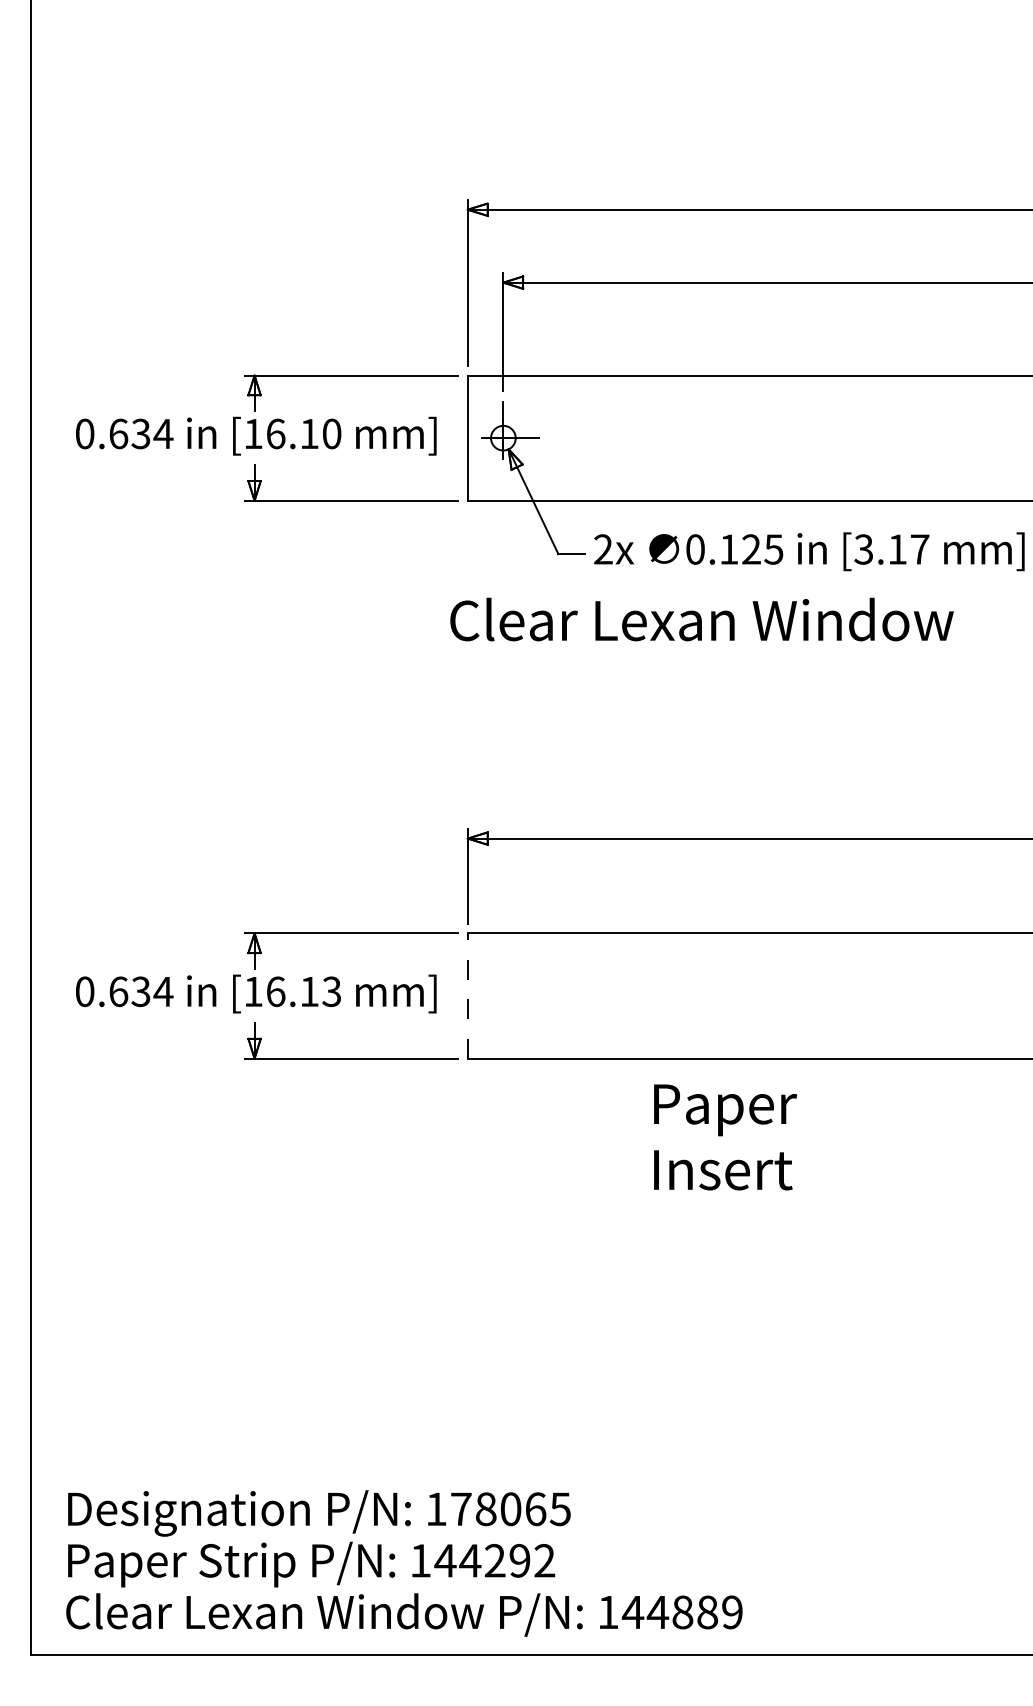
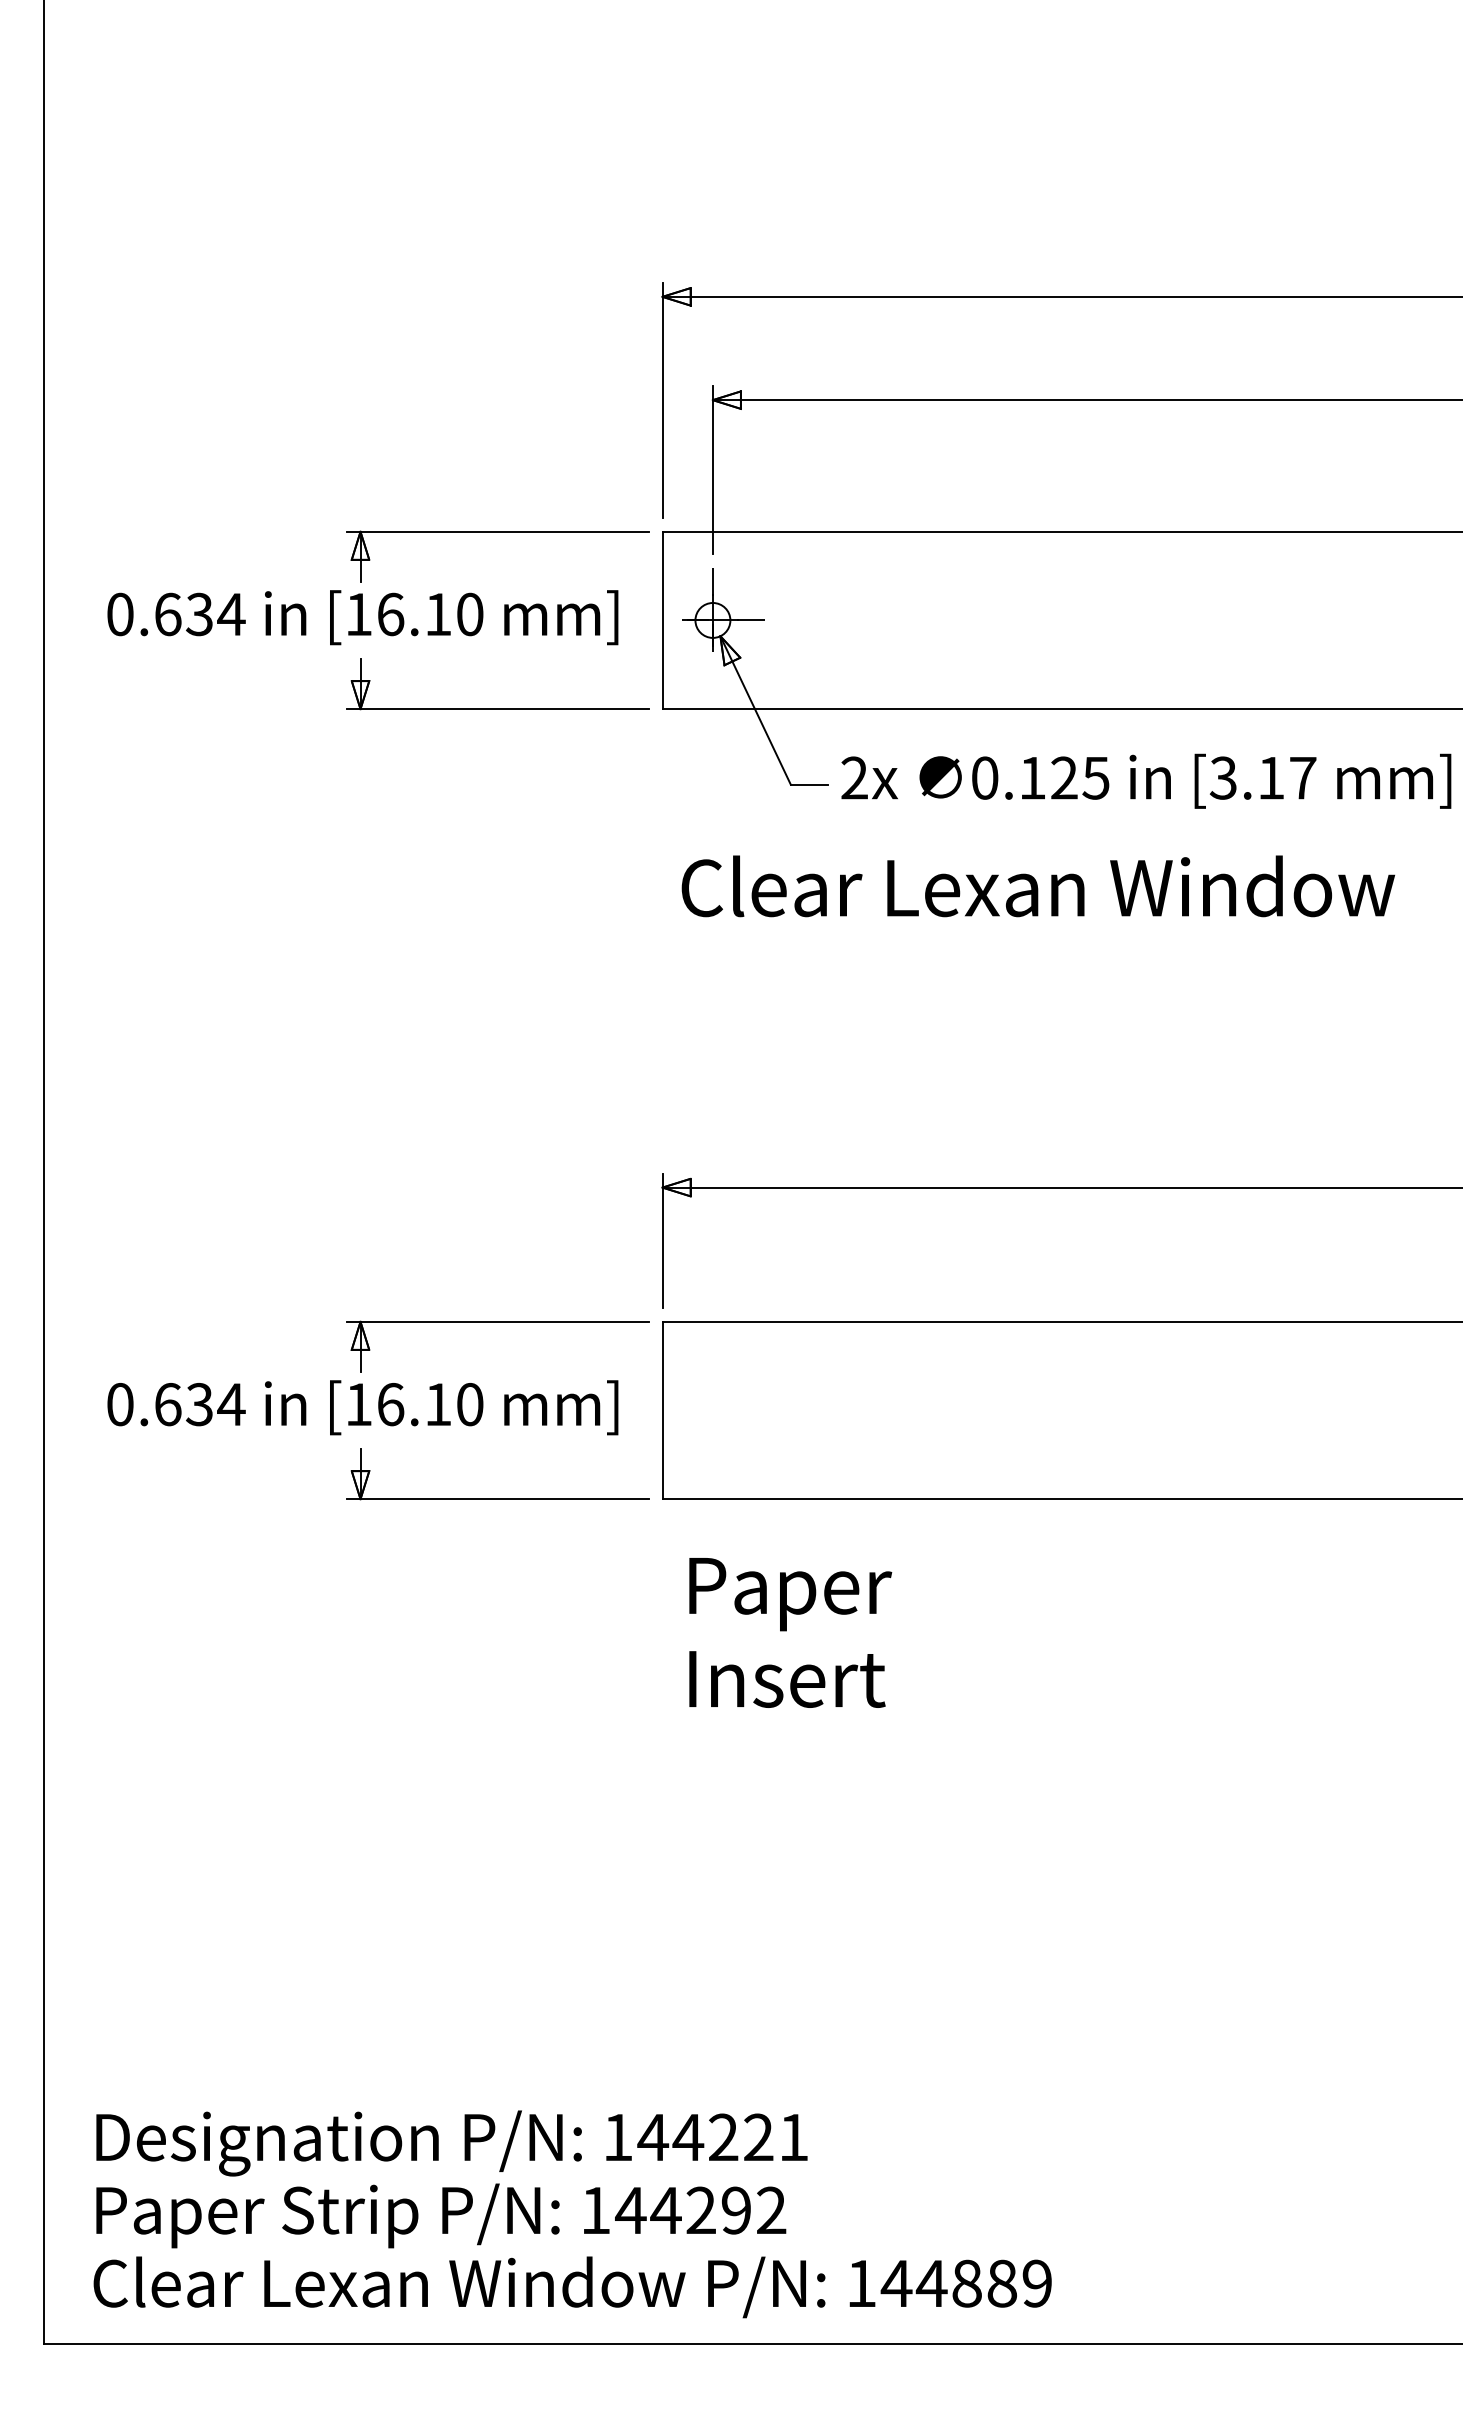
text: (702, 619) -> (1038, 886), moved
text: (331, 991) -> (469, 1404), [16.13 -> [16.10
line: (467, 995) -> (662, 1410), dashed -> solid
text: (725, 1137) -> (790, 1632), moved
text: (510, 1509) -> (722, 2137), 178065 -> 144221

